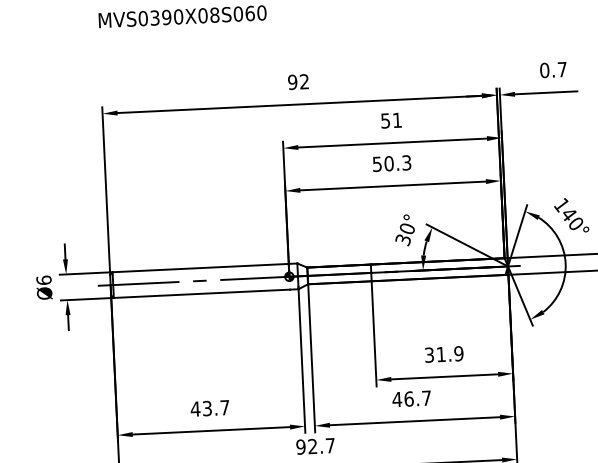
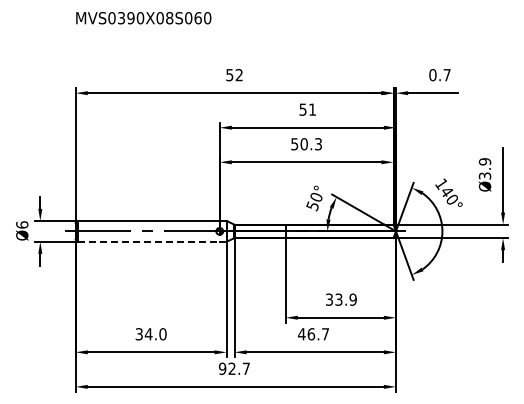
text: (292, 81) -> (229, 74), 92 -> 52
text: (402, 238) -> (312, 204), 30° -> 50°
line: (202, 293) -> (149, 241), solid -> dashed
text: (440, 354) -> (338, 299), 31.9 -> 33.9
text: (209, 408) -> (150, 334), 43.7 -> 34.0

